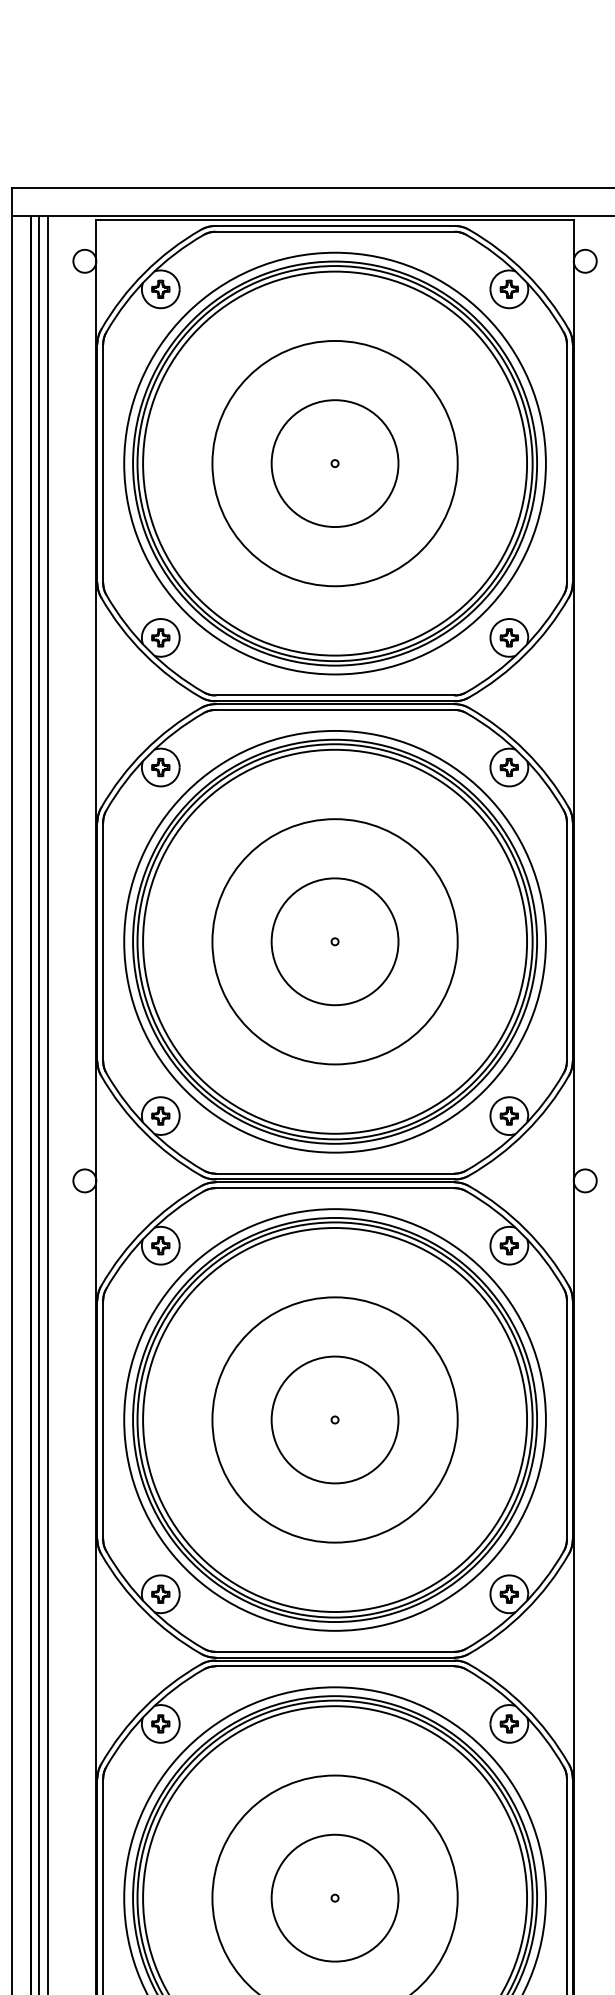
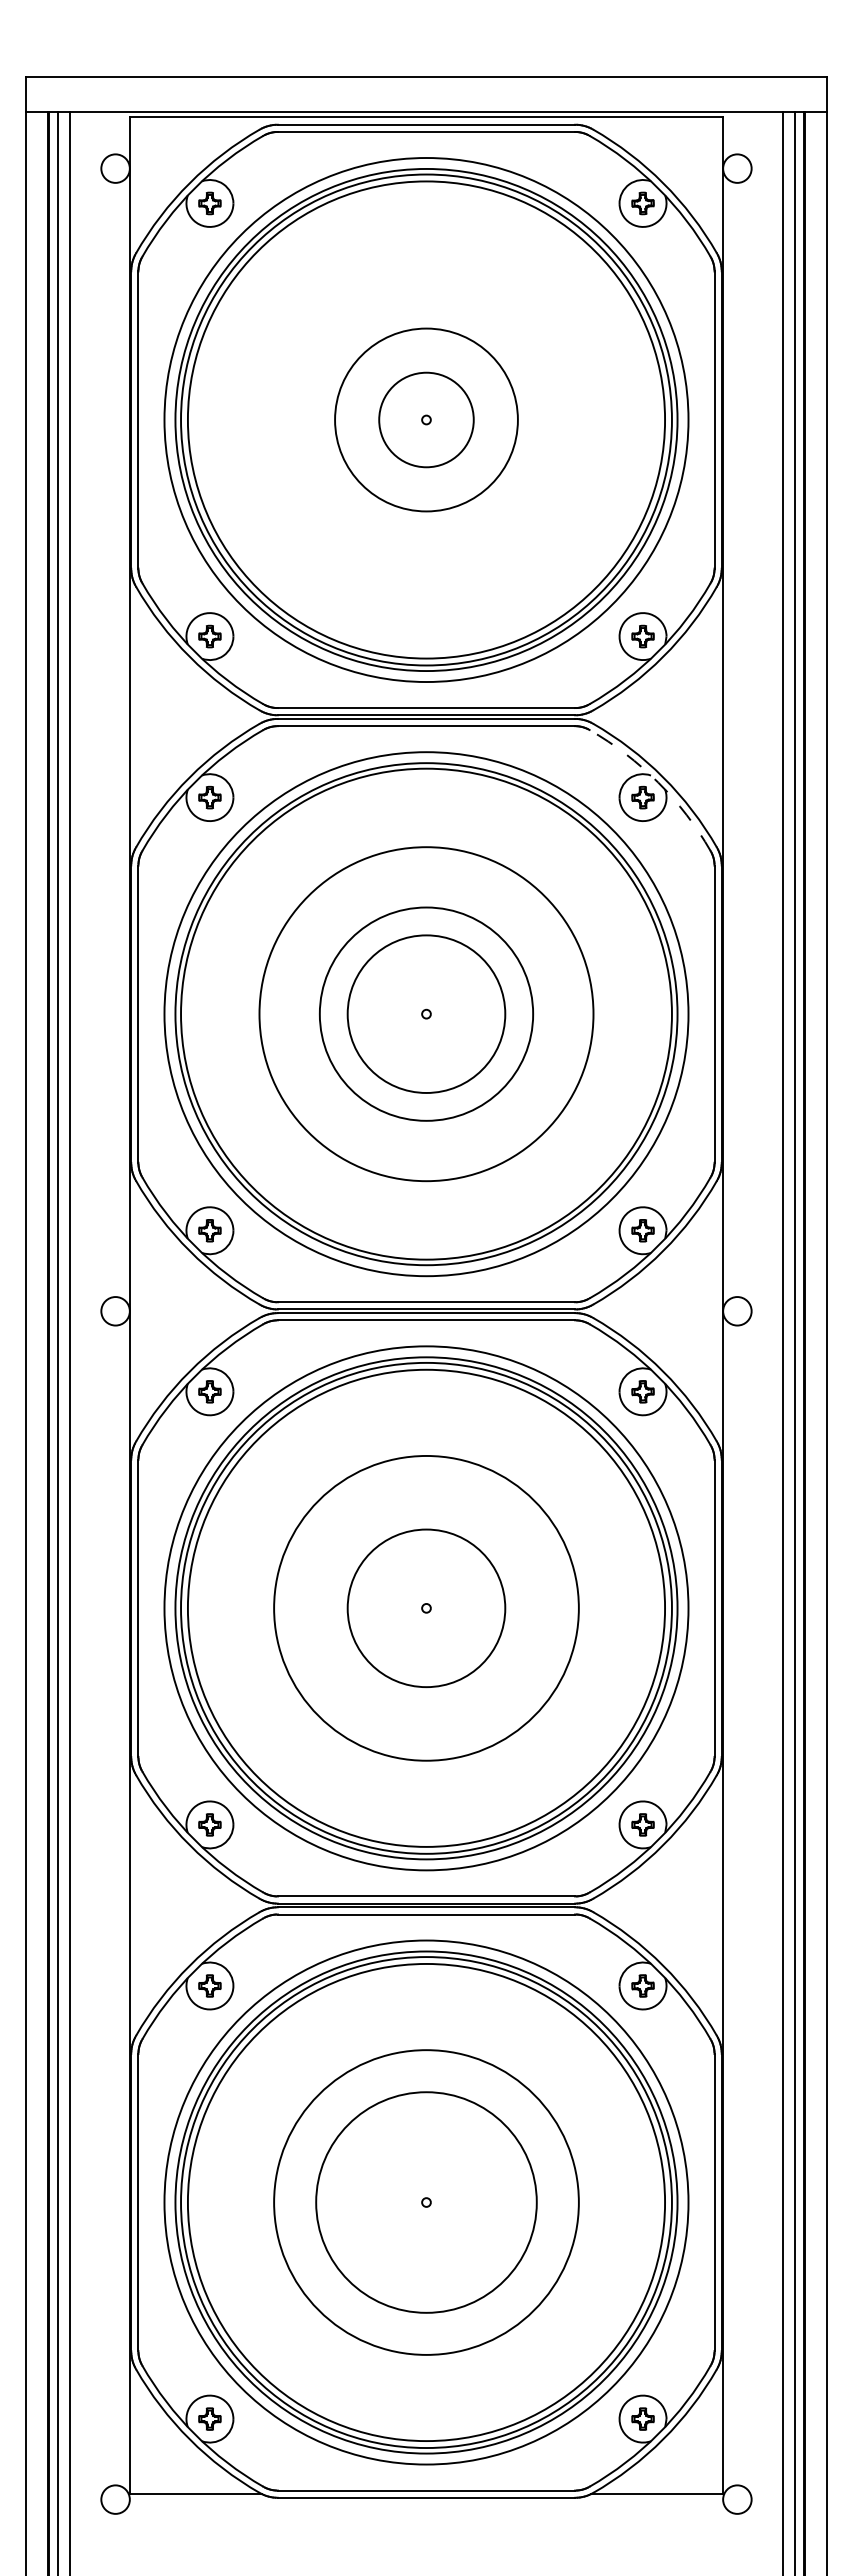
circle: (335, 463) -> (426, 419), size x0.6
circle: (335, 463) -> (426, 419), size x0.6
arc: (521, 755) -> (658, 782), solid -> dashed
circle: (335, 941) -> (426, 1013), size x0.7
circle: (335, 941) -> (426, 1013), size x0.7
circle: (335, 1898) -> (426, 2202), size x1.4

